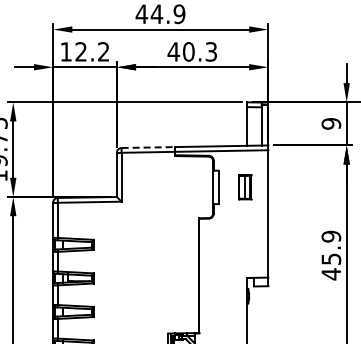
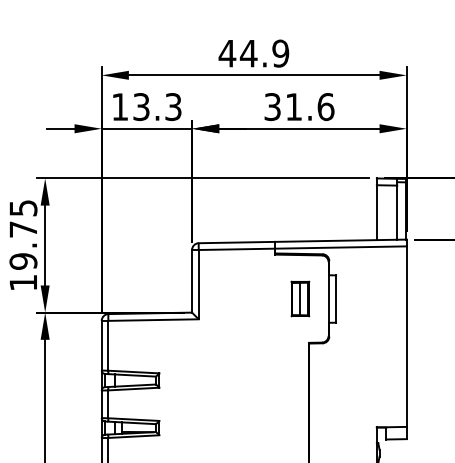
text: (92, 51) -> (157, 106), 12.2 -> 13.3
text: (192, 51) -> (299, 106), 40.3 -> 31.6
line: (148, 147) -> (236, 242), dashed -> solid
part: (245, 187) -> (300, 299), moved

